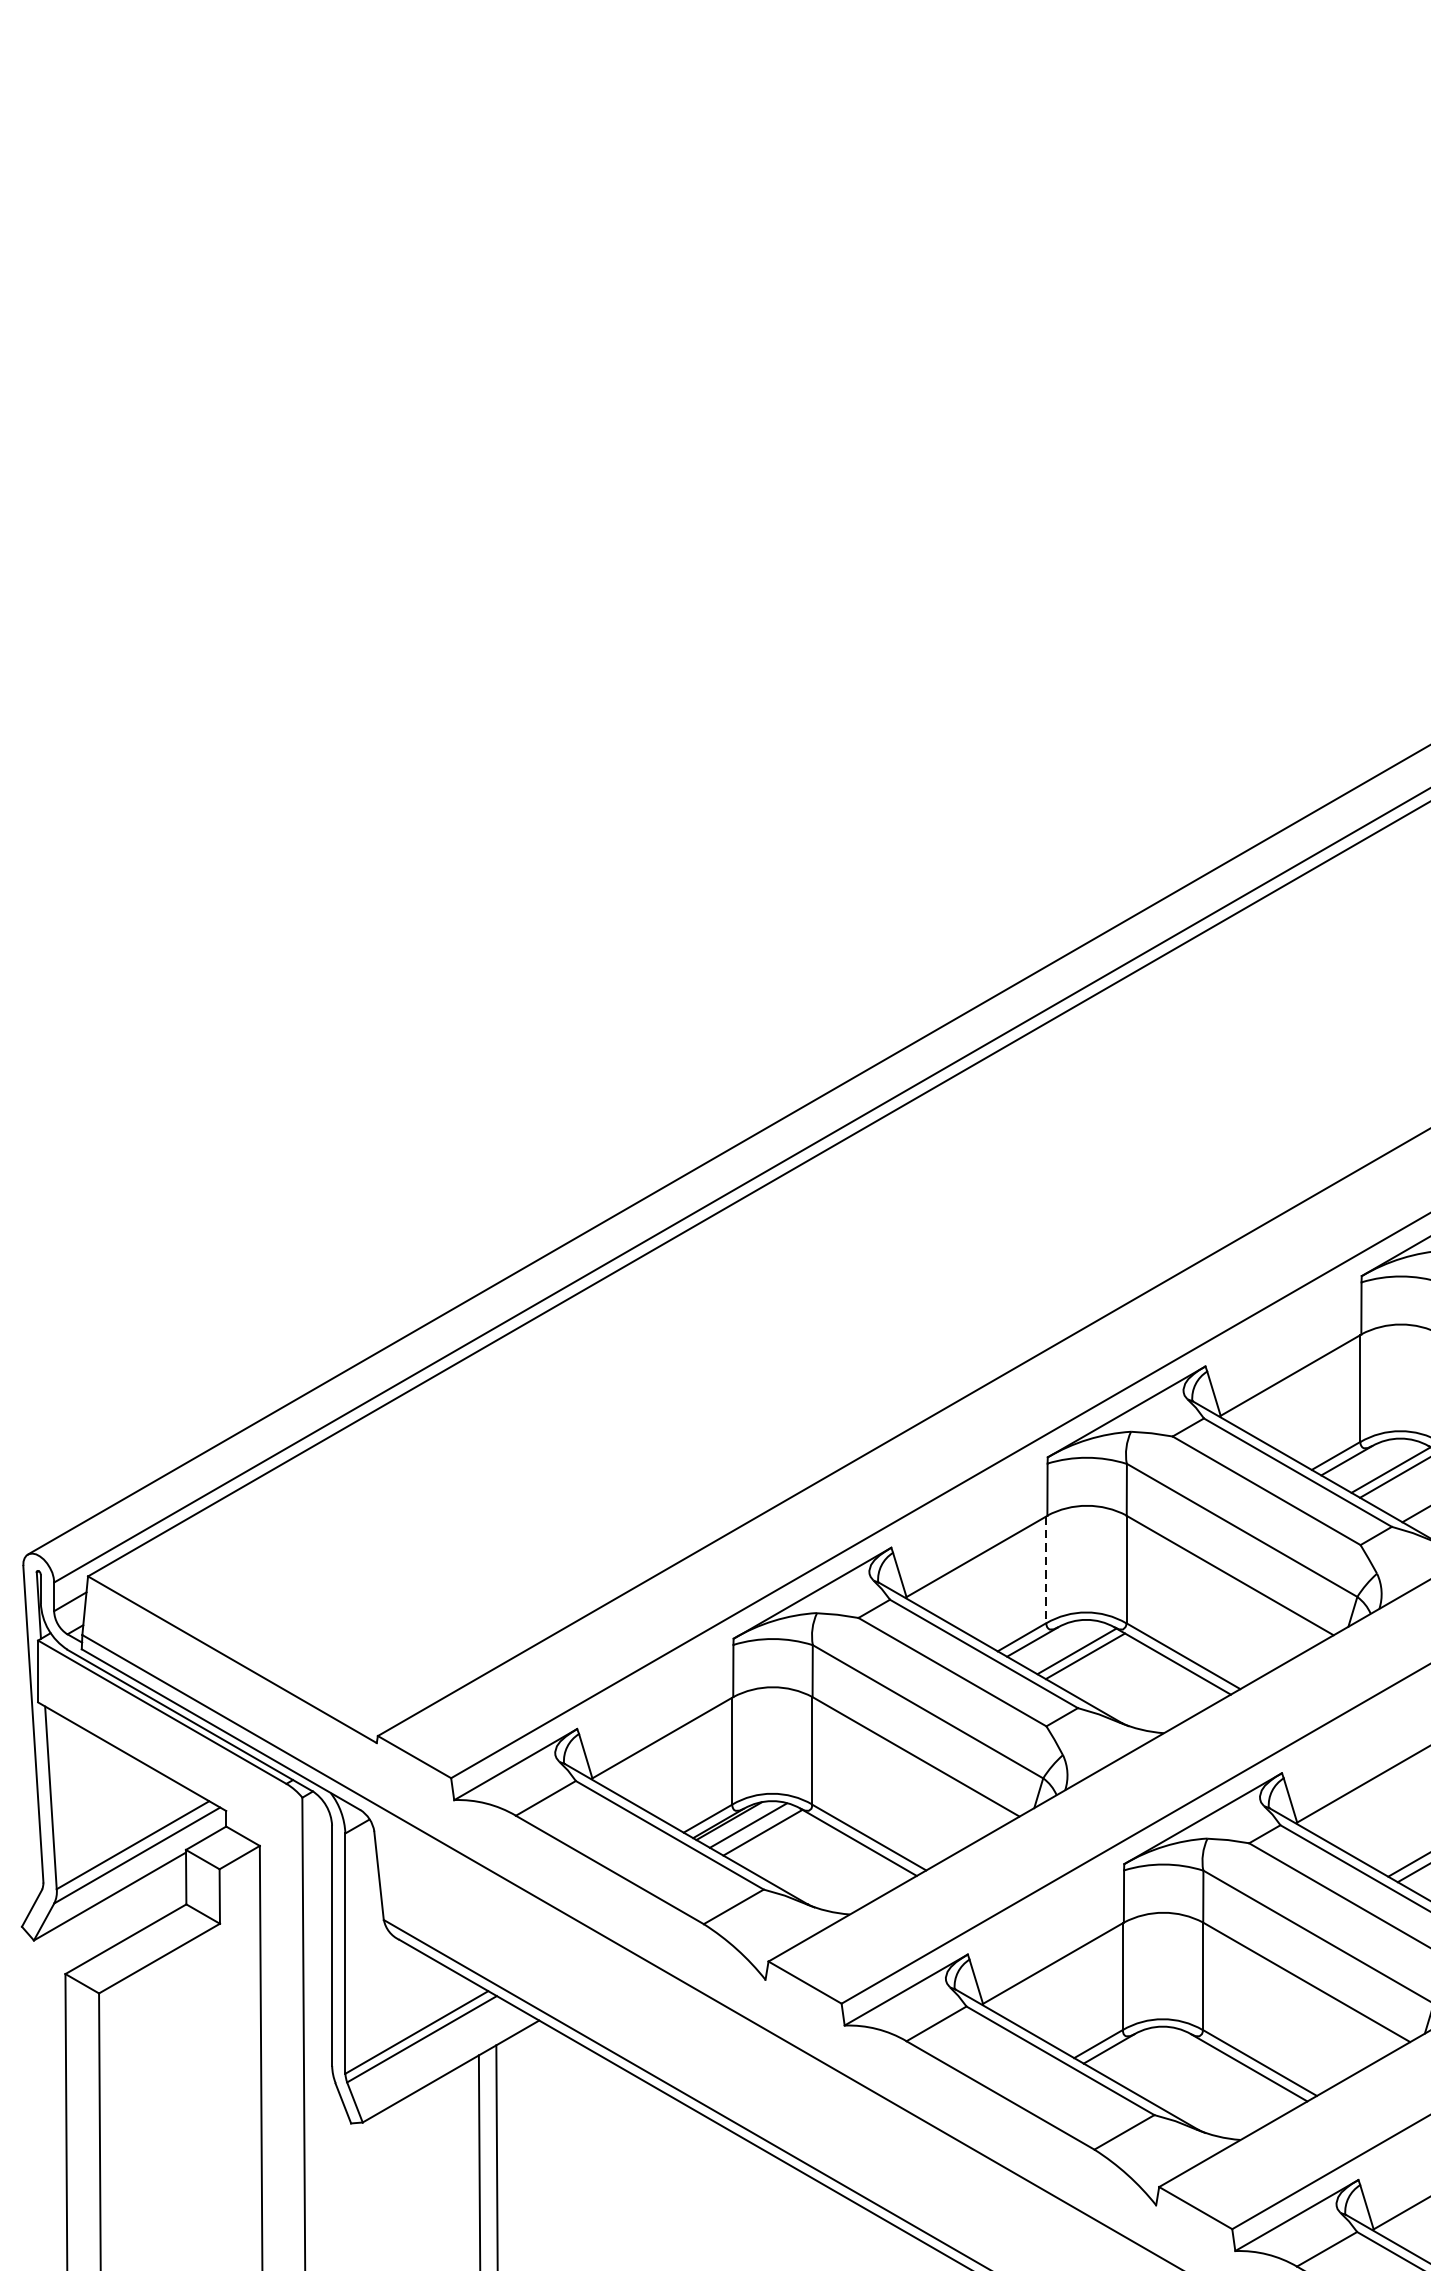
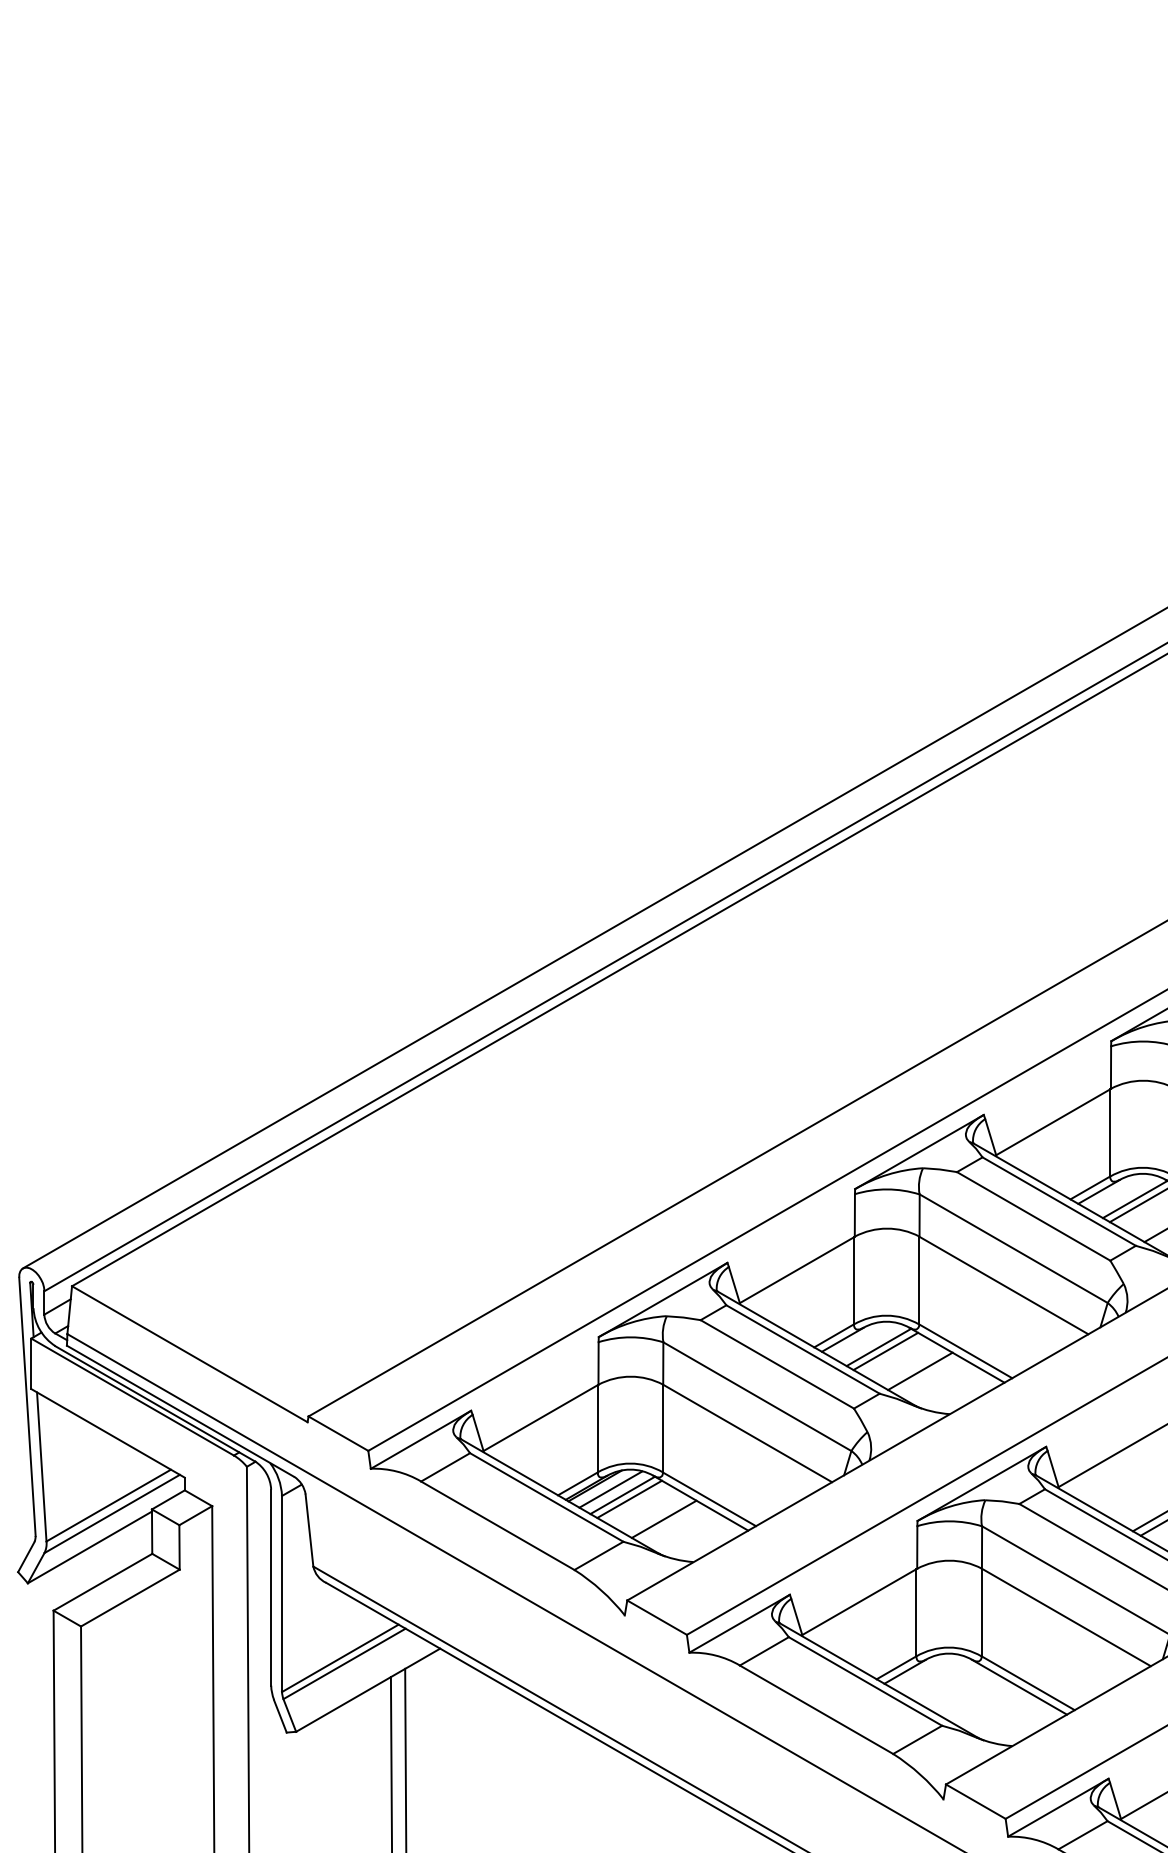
line: (1045, 1569) -> (853, 1280), dashed -> solid
line: (1127, 1680) -> (920, 1371), added
line: (771, 1836) -> (629, 1498), added
line: (812, 1861) -> (663, 1518), added

